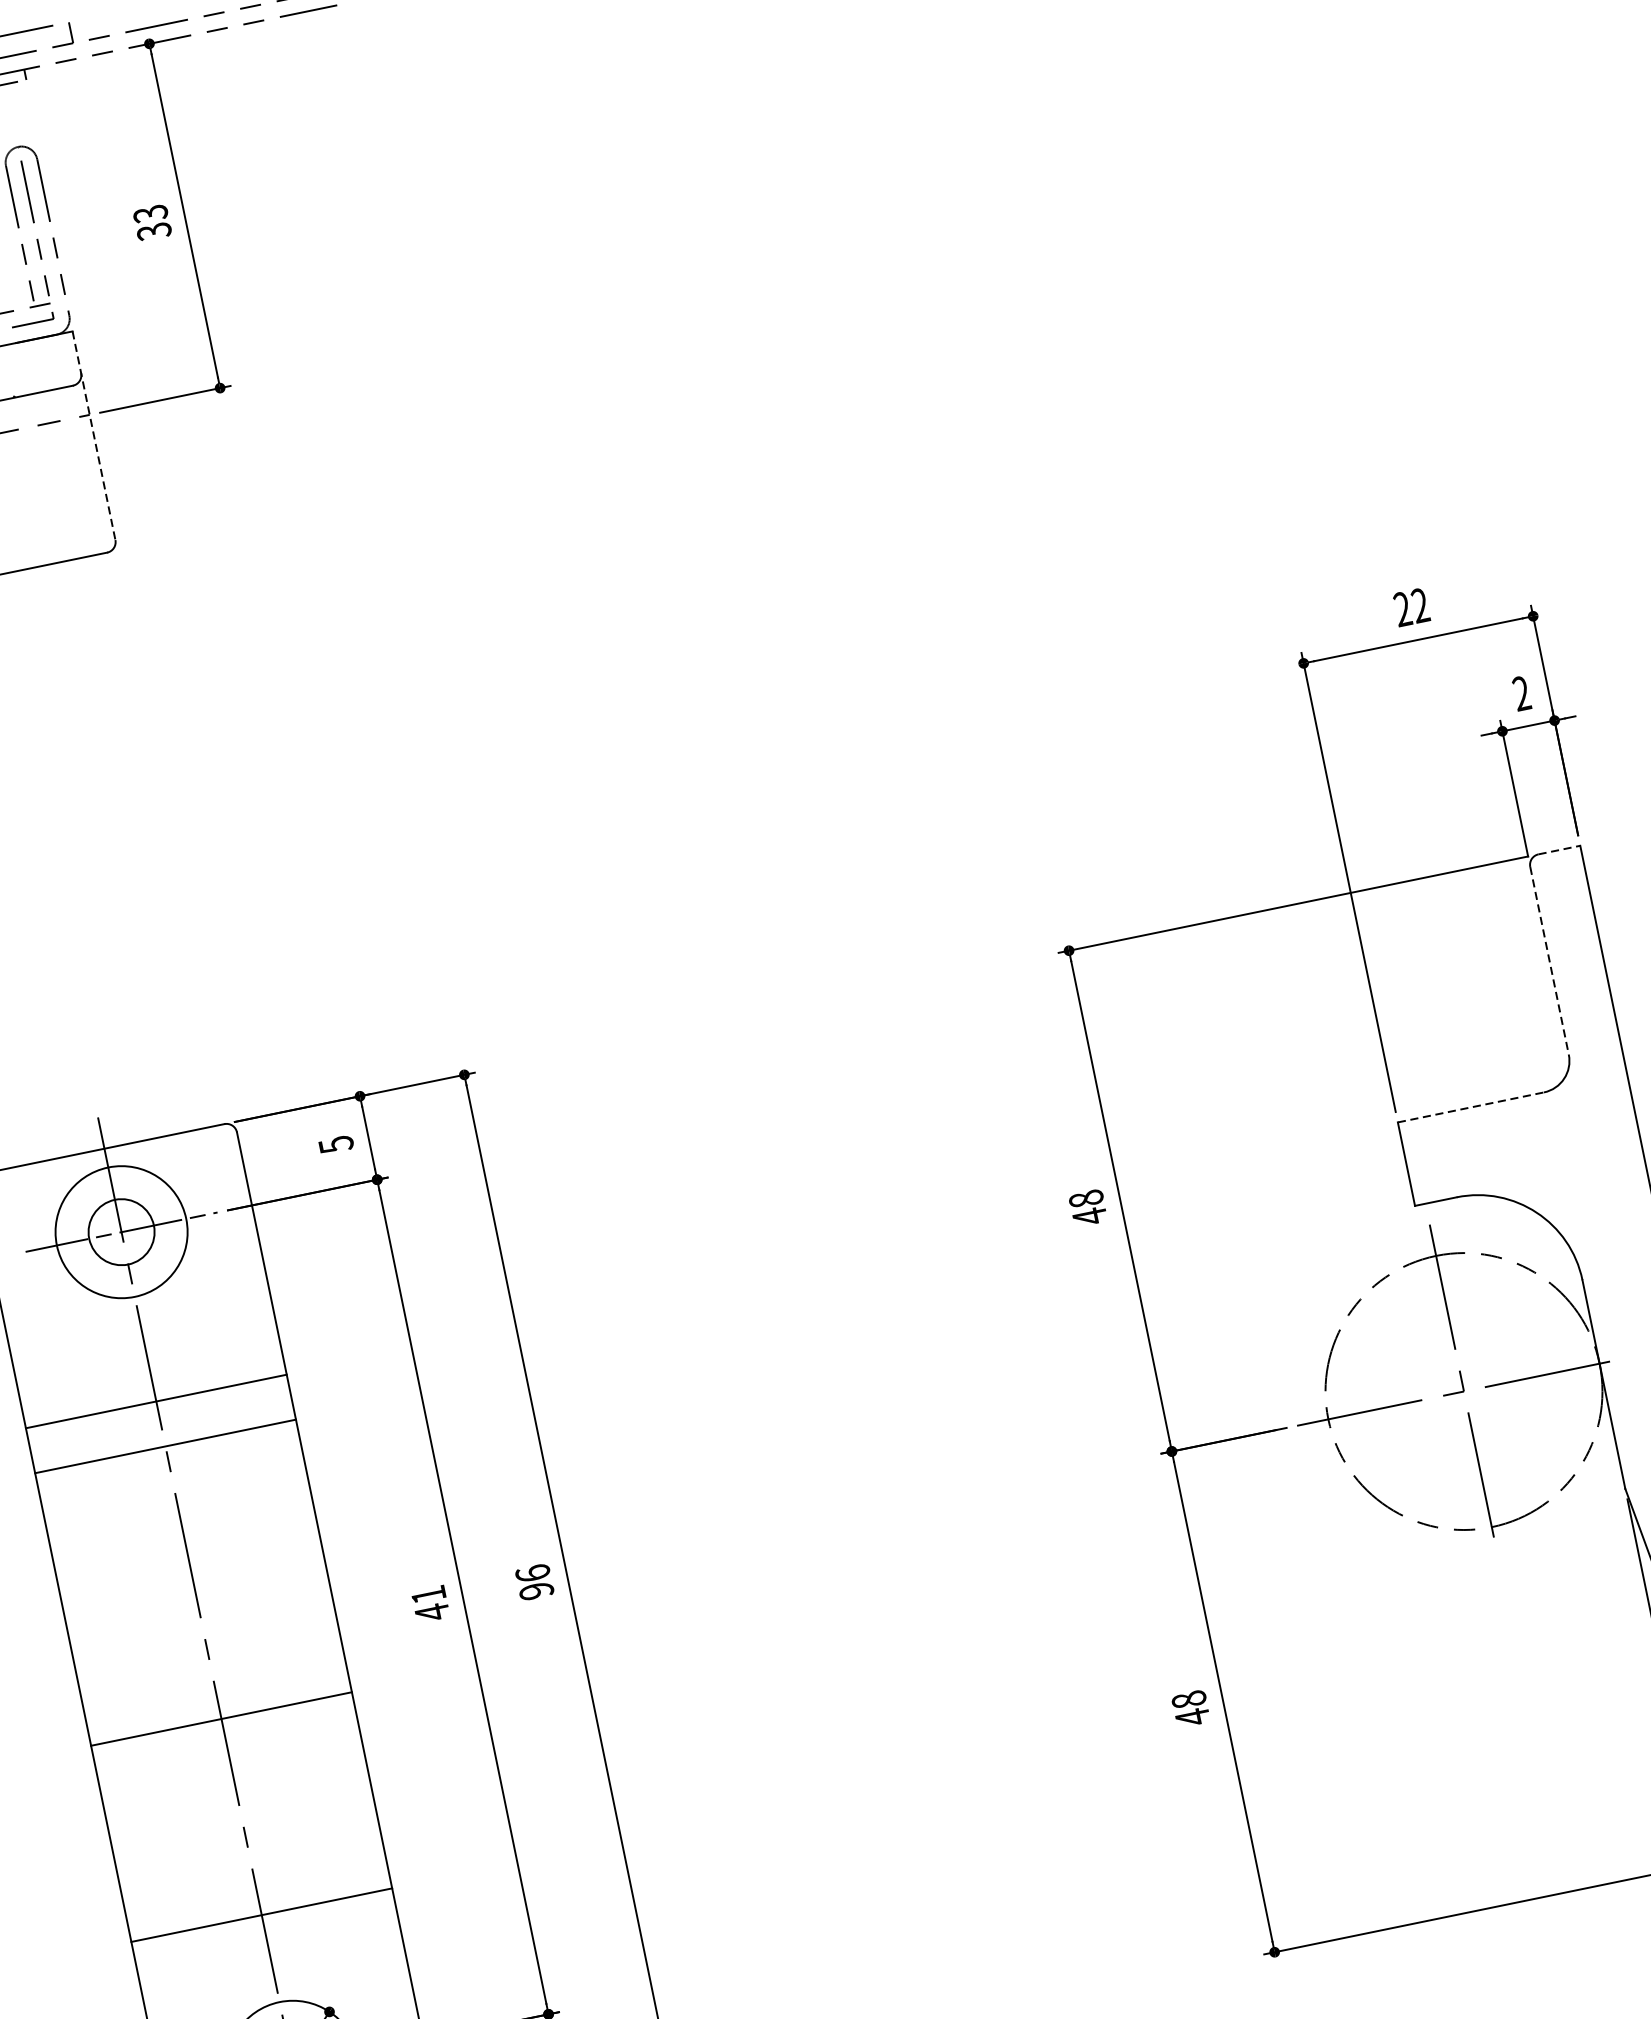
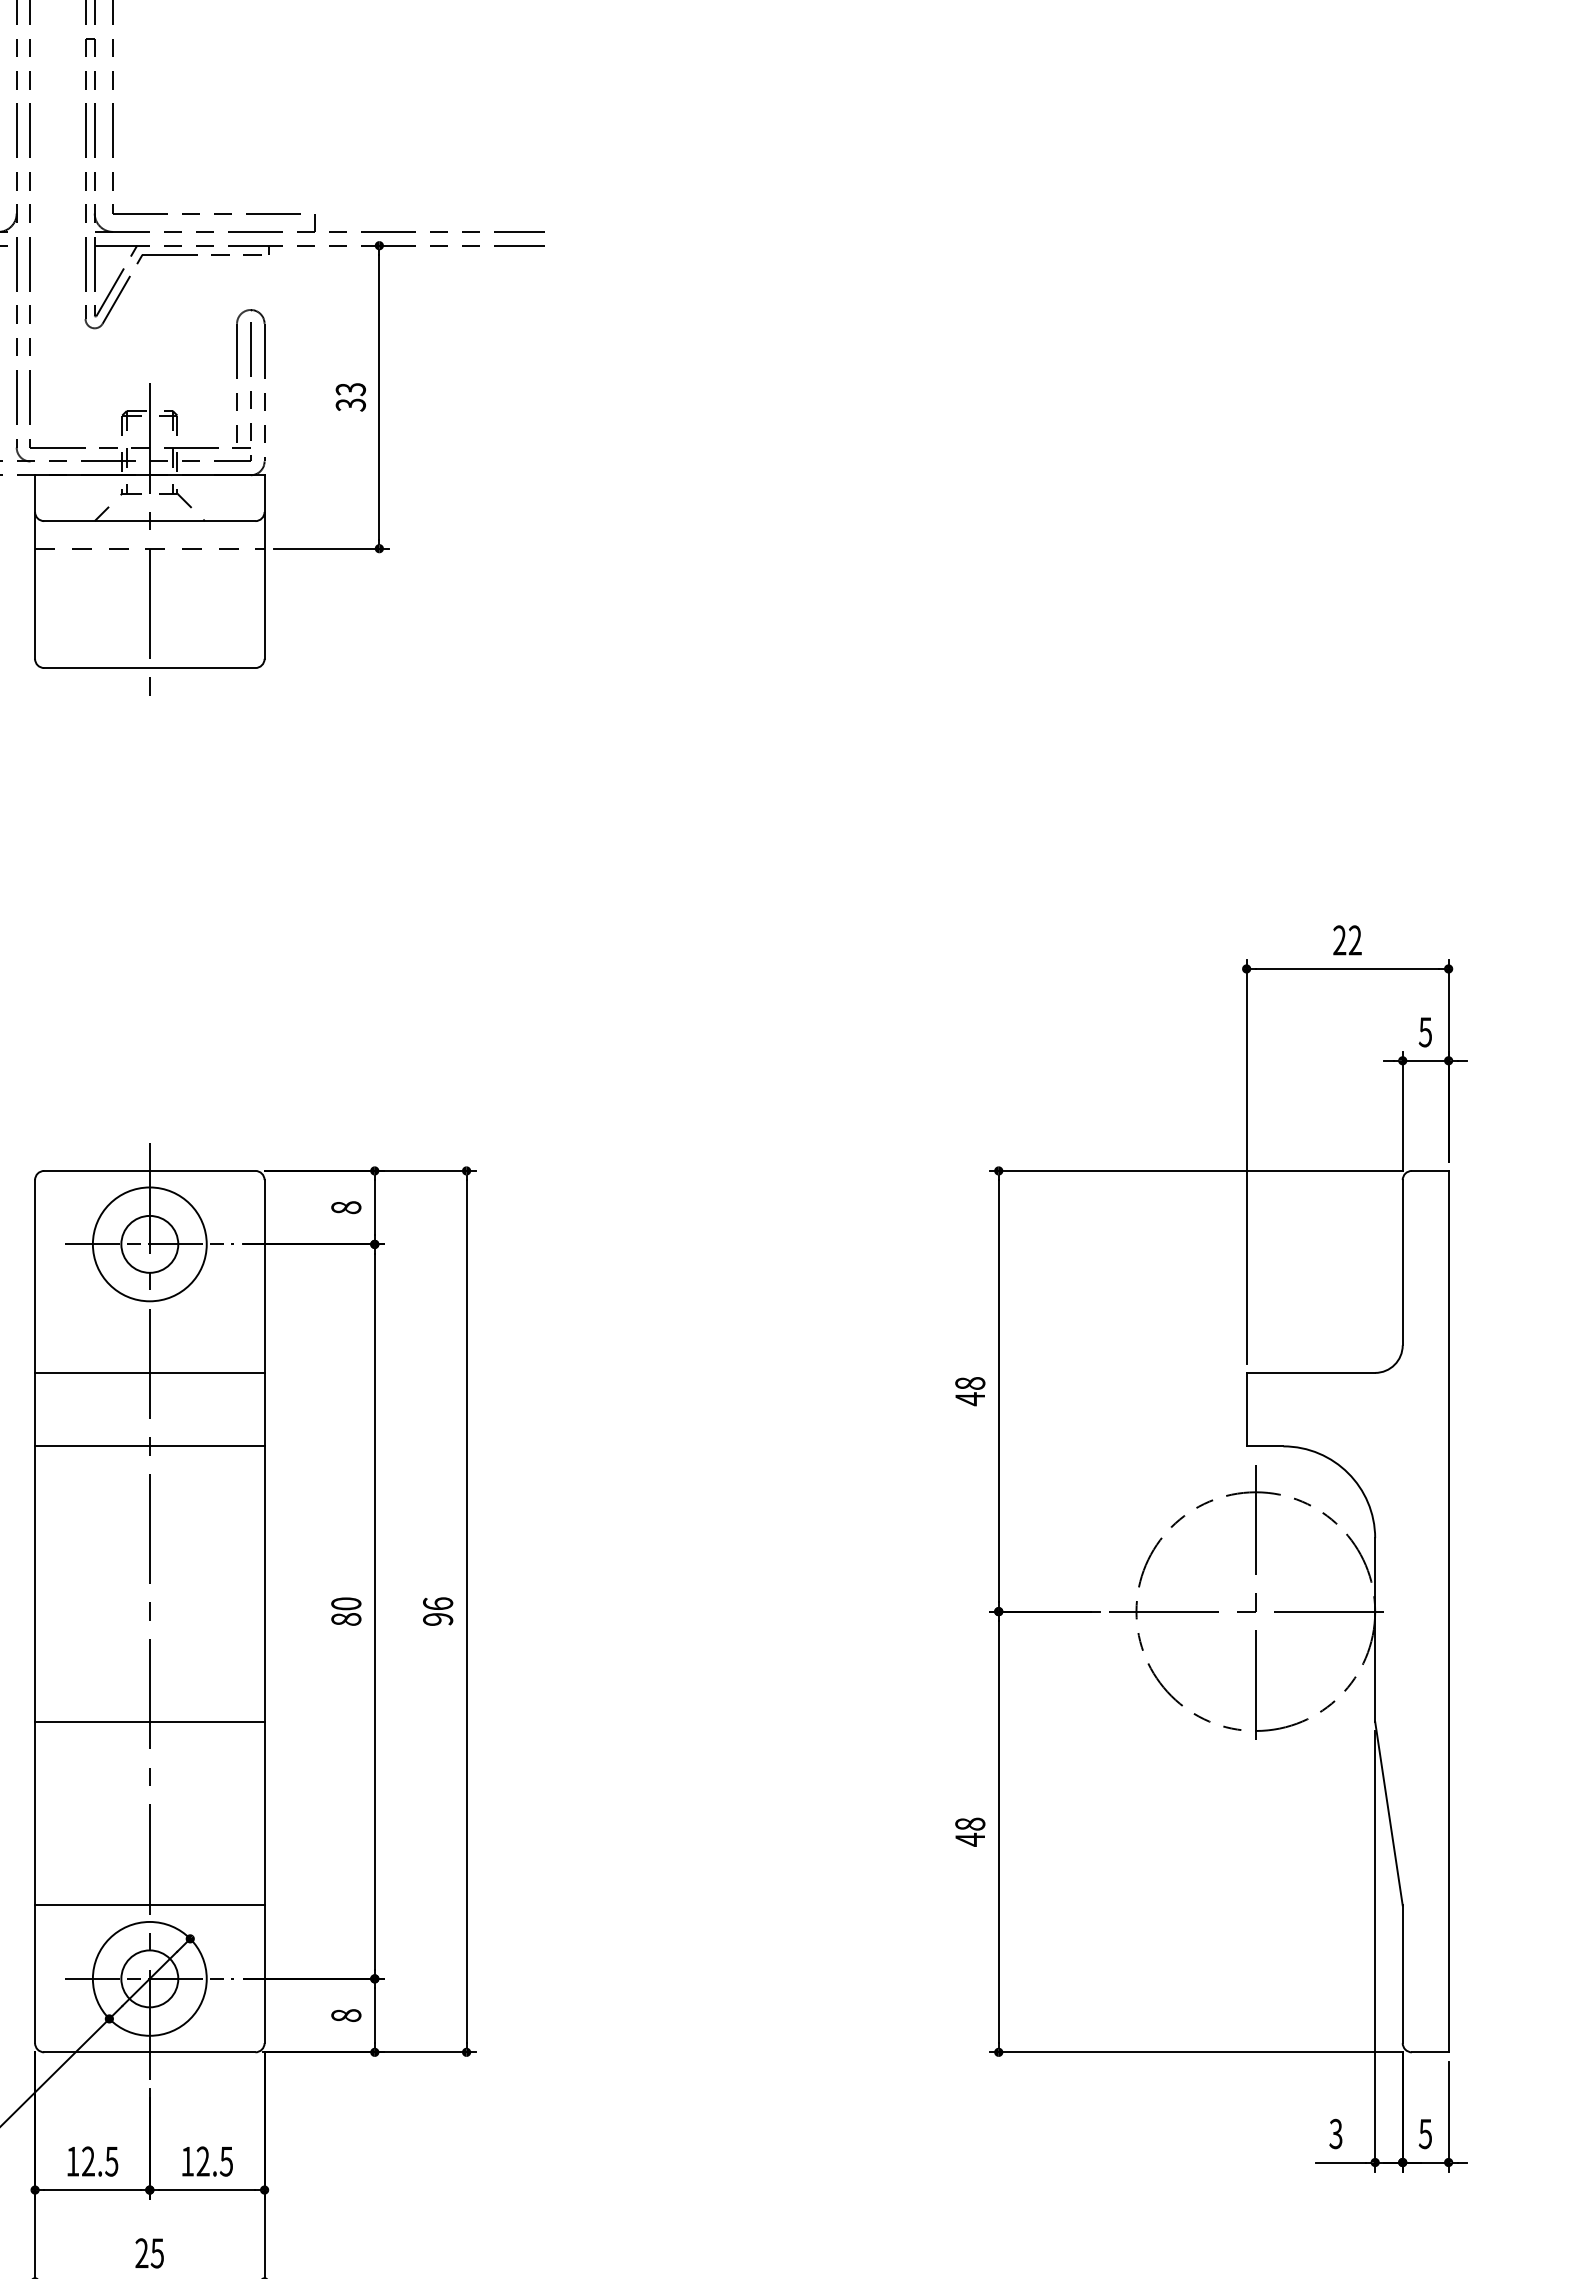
line: (94, 436) -> (264, 567), dashed -> solid
text: (1520, 694) -> (1424, 1032), 2 -> 5
line: (1559, 849) -> (1430, 1170), dashed -> solid
line: (1549, 960) -> (1402, 1262), dashed -> solid
line: (1471, 1106) -> (1311, 1372), dashed -> solid
text: (336, 1144) -> (346, 1207), 5 -> 8
line: (155, 1401) -> (149, 1446), moved
line: (165, 1446) -> (149, 1372), moved
text: (430, 1603) -> (346, 1611), 41 -> 80
line: (221, 1718) -> (149, 1721), moved
line: (261, 1915) -> (149, 1905), moved

